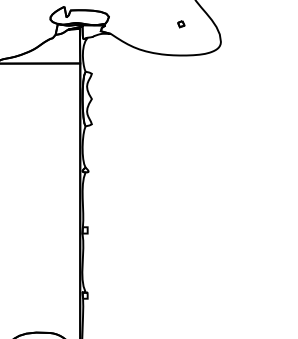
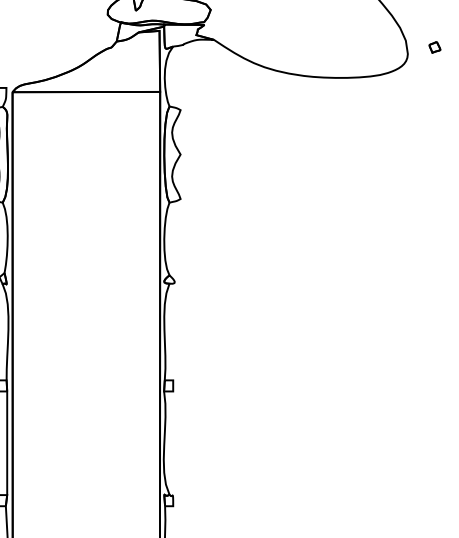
part: (181, 24) -> (435, 47), moved

